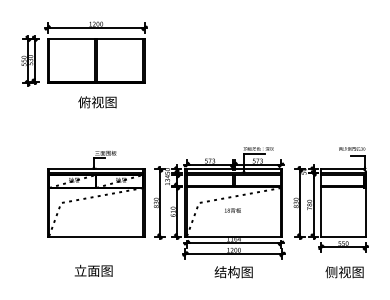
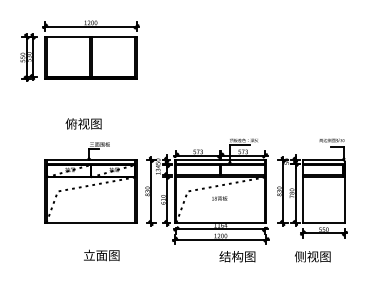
text: (97, 102) -> (83, 124), moved
text: (93, 270) -> (101, 255), moved
text: (233, 272) -> (237, 256), moved
text: (344, 272) -> (312, 256), moved

